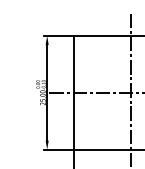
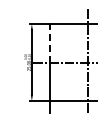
line: (73, 63) -> (49, 42), solid -> dashed

